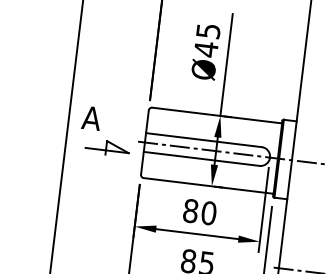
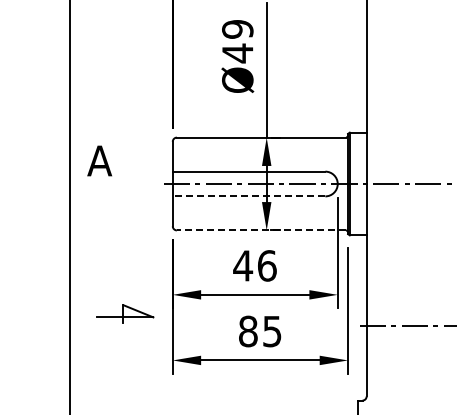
text: (208, 31) -> (237, 29), Ø45 -> Ø49
part: (107, 147) -> (125, 313), moved
line: (201, 158) -> (248, 196), solid -> dashed
line: (207, 185) -> (261, 230), solid -> dashed
text: (199, 211) -> (254, 265), 80 -> 46

